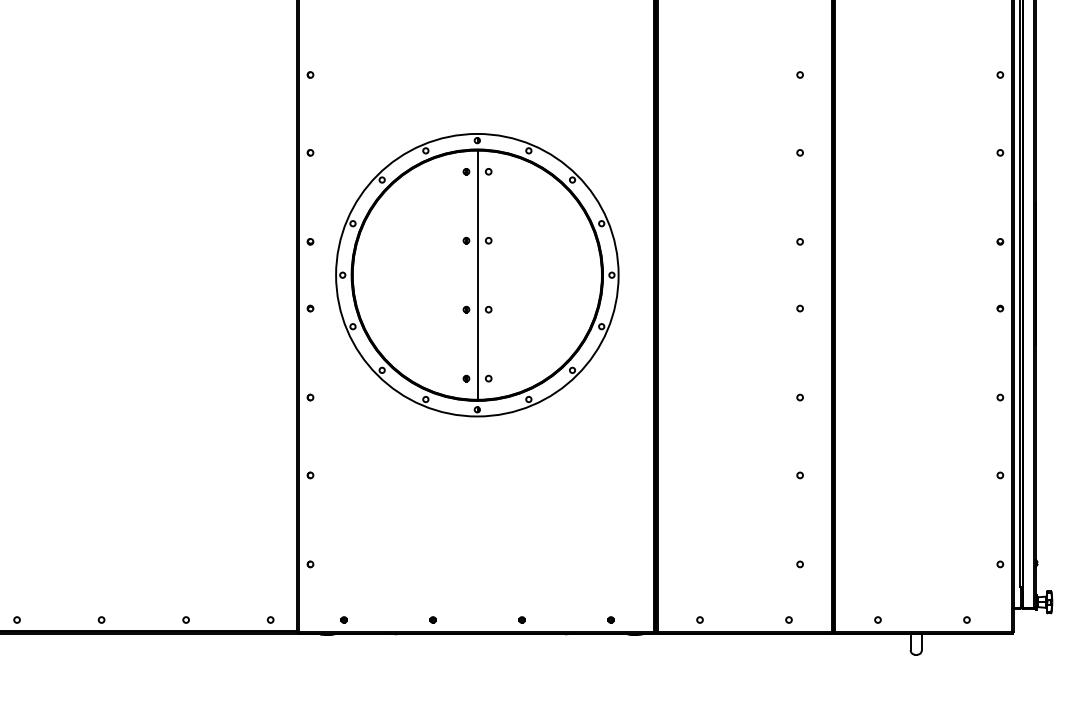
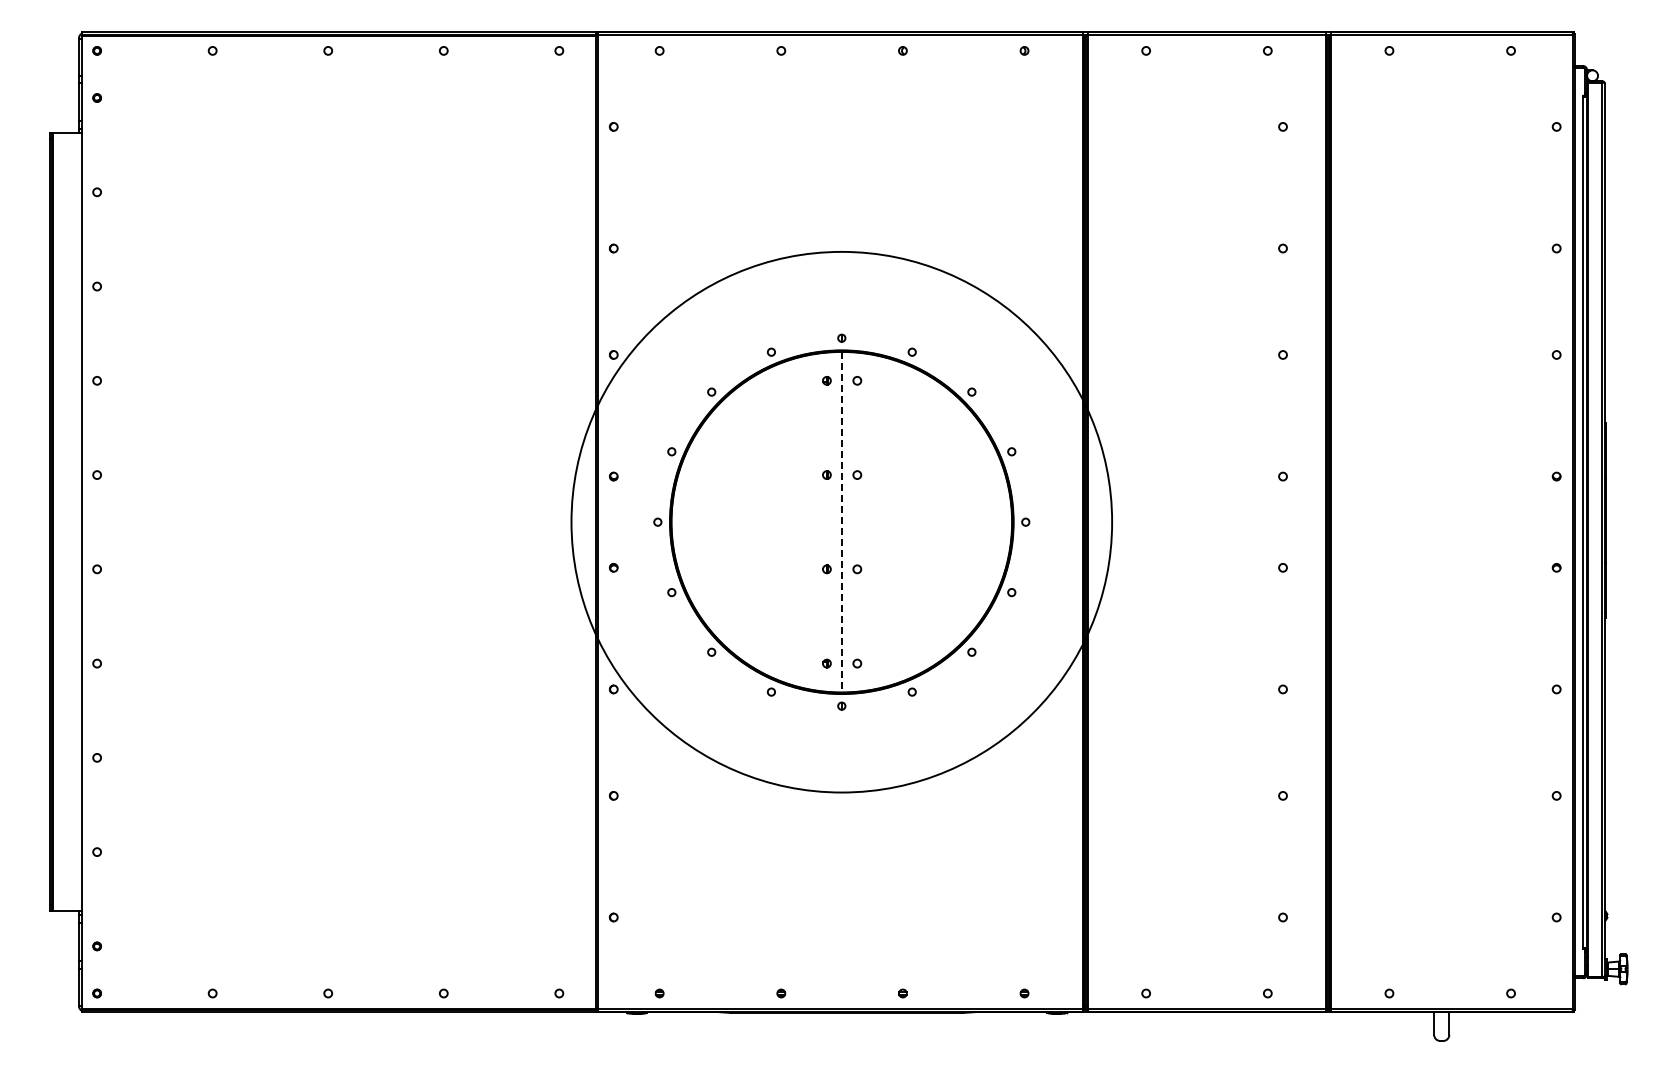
circle: (477, 275) -> (841, 522), size x1.4
line: (477, 275) -> (842, 522), solid -> dashed

